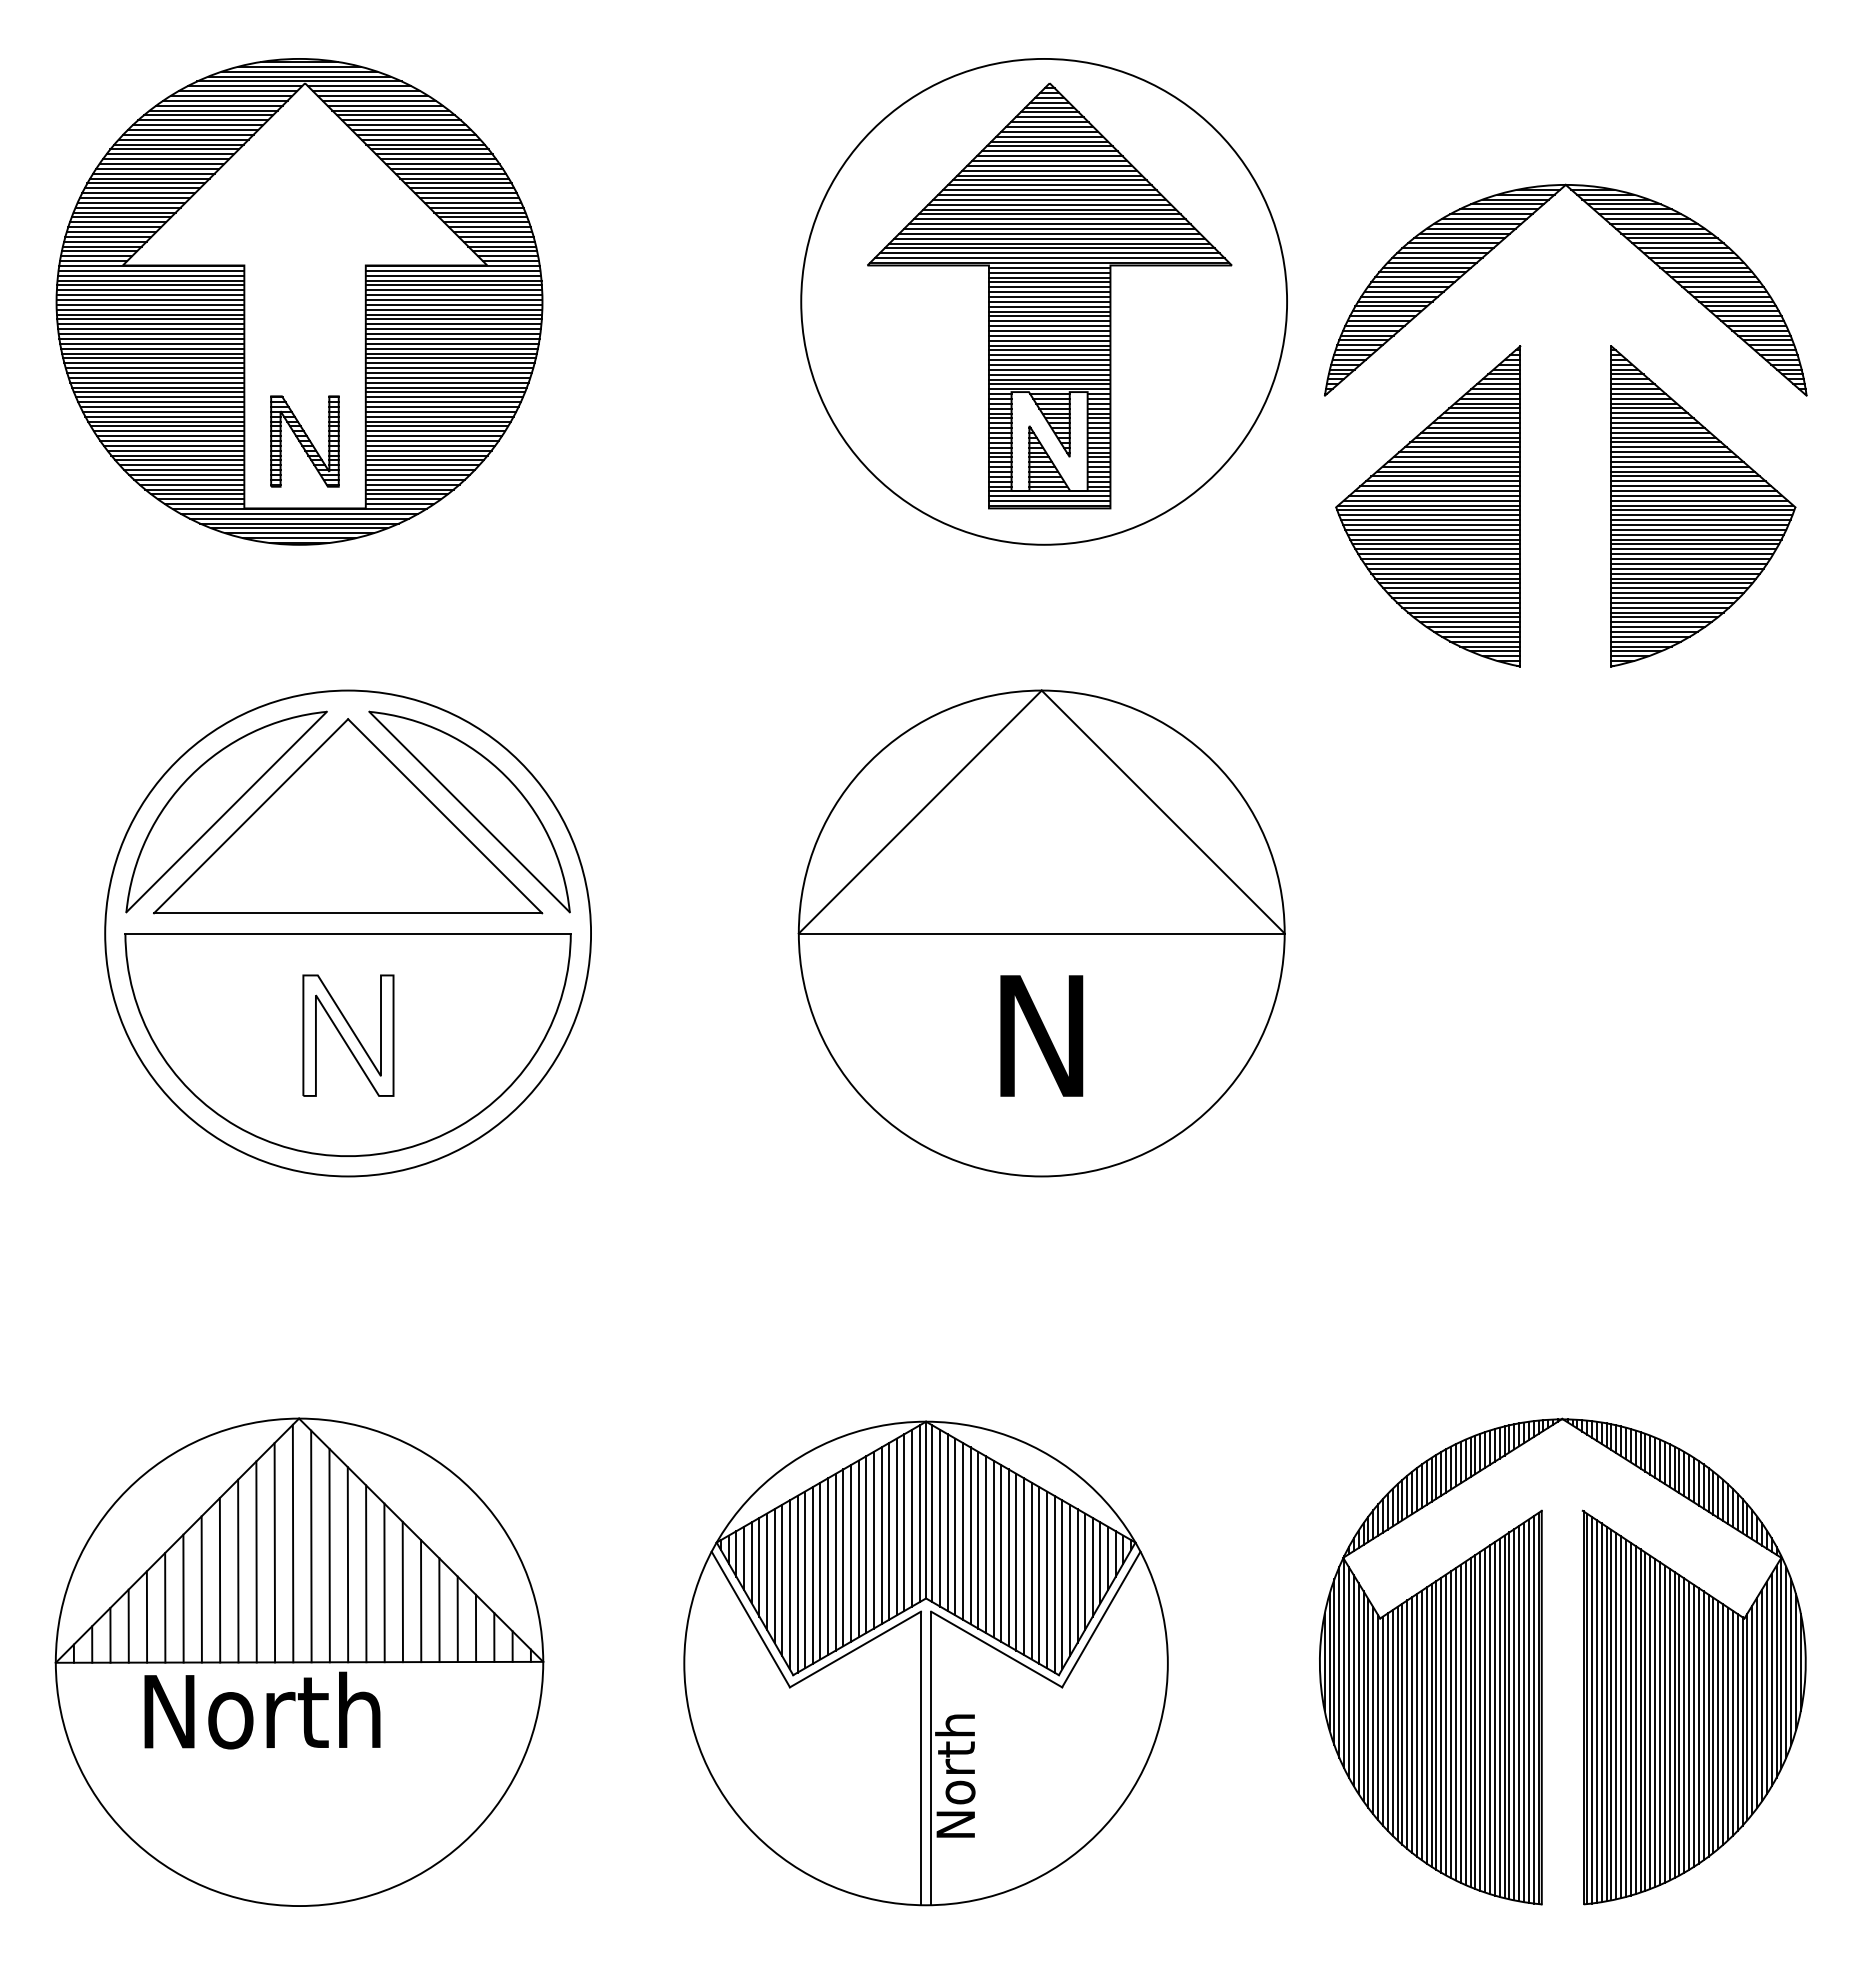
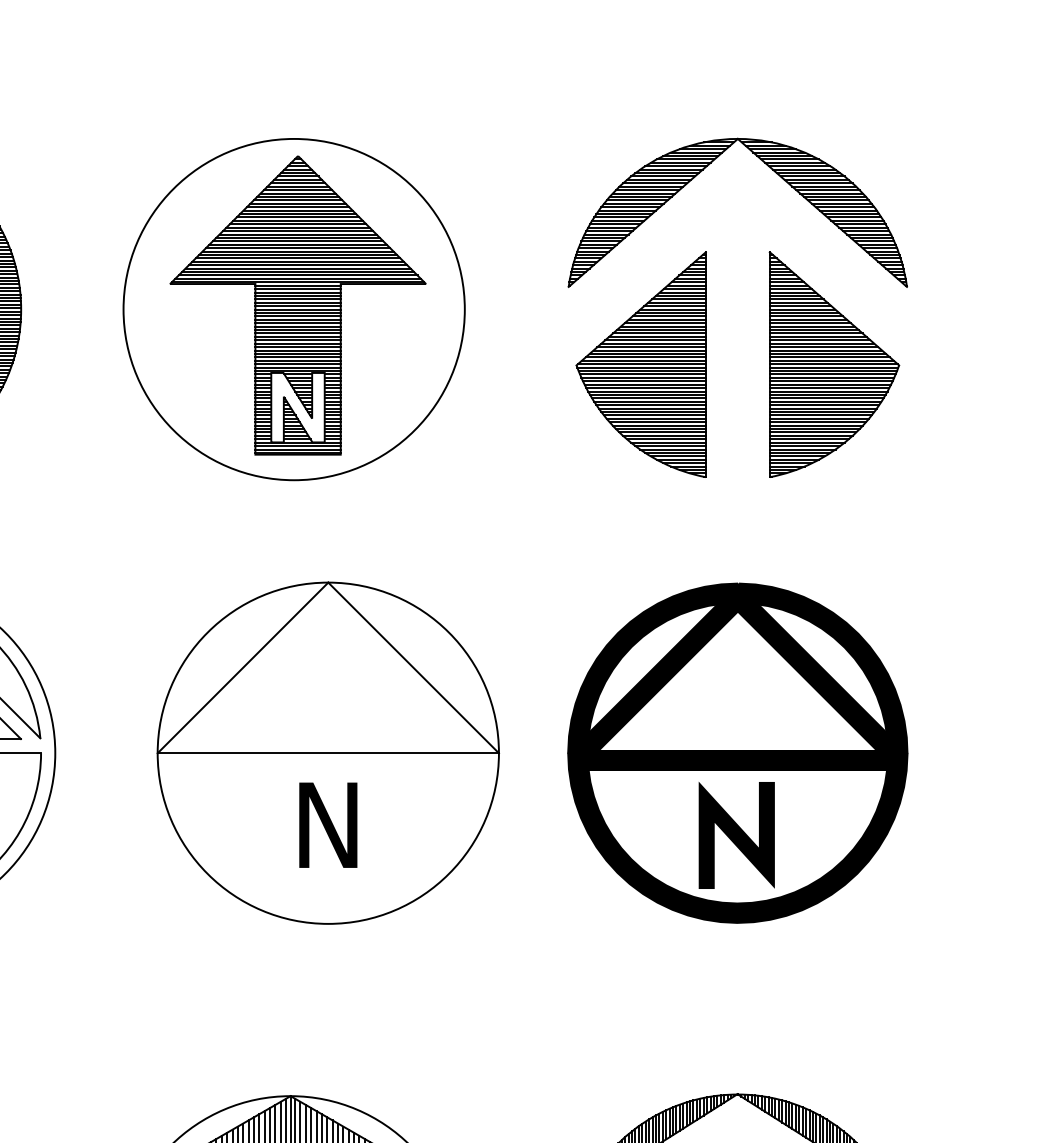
part: (1043, 301) -> (293, 309), moved
part: (1520, 425) -> (706, 307), moved
part: (1041, 933) -> (328, 753), moved
part: (1562, 933) -> (737, 753), added

